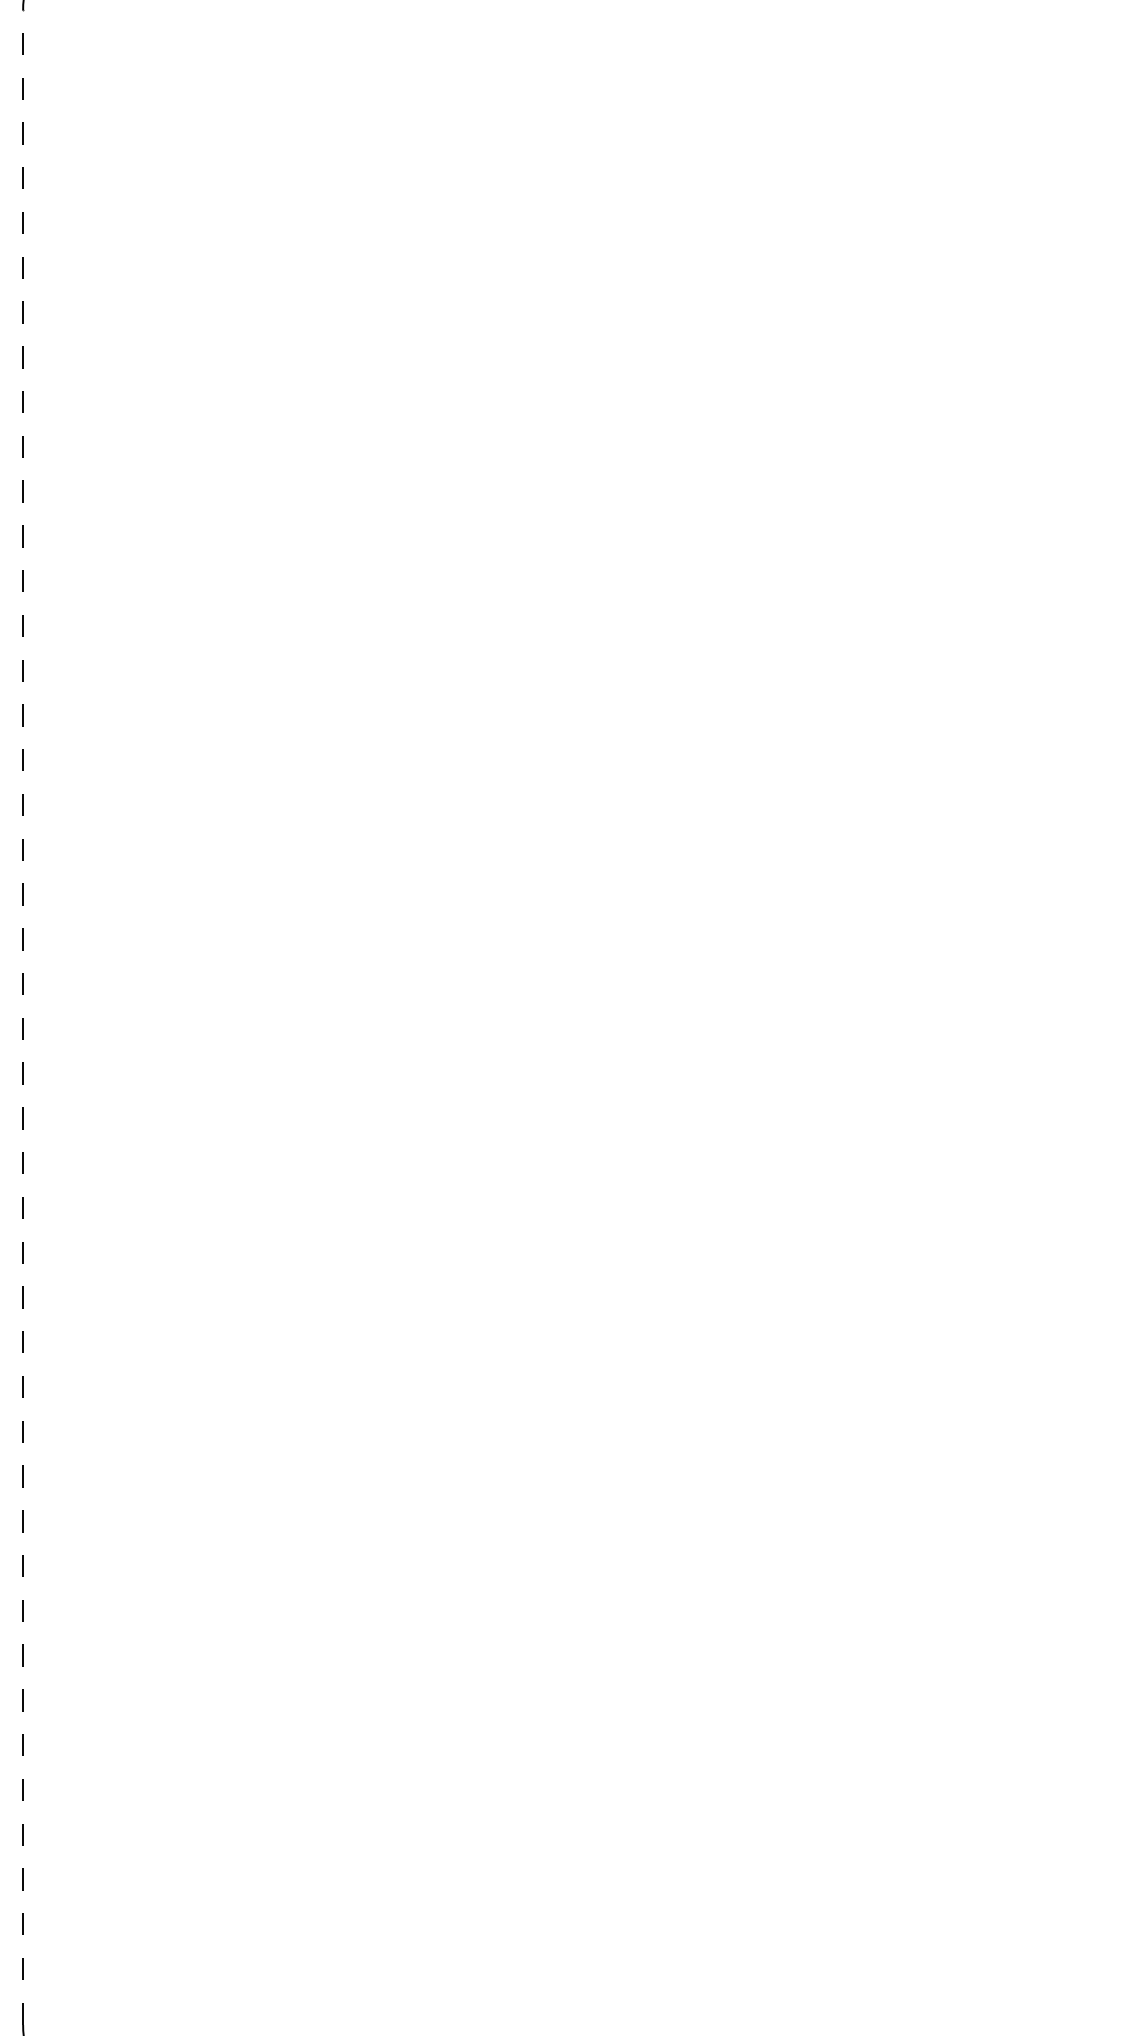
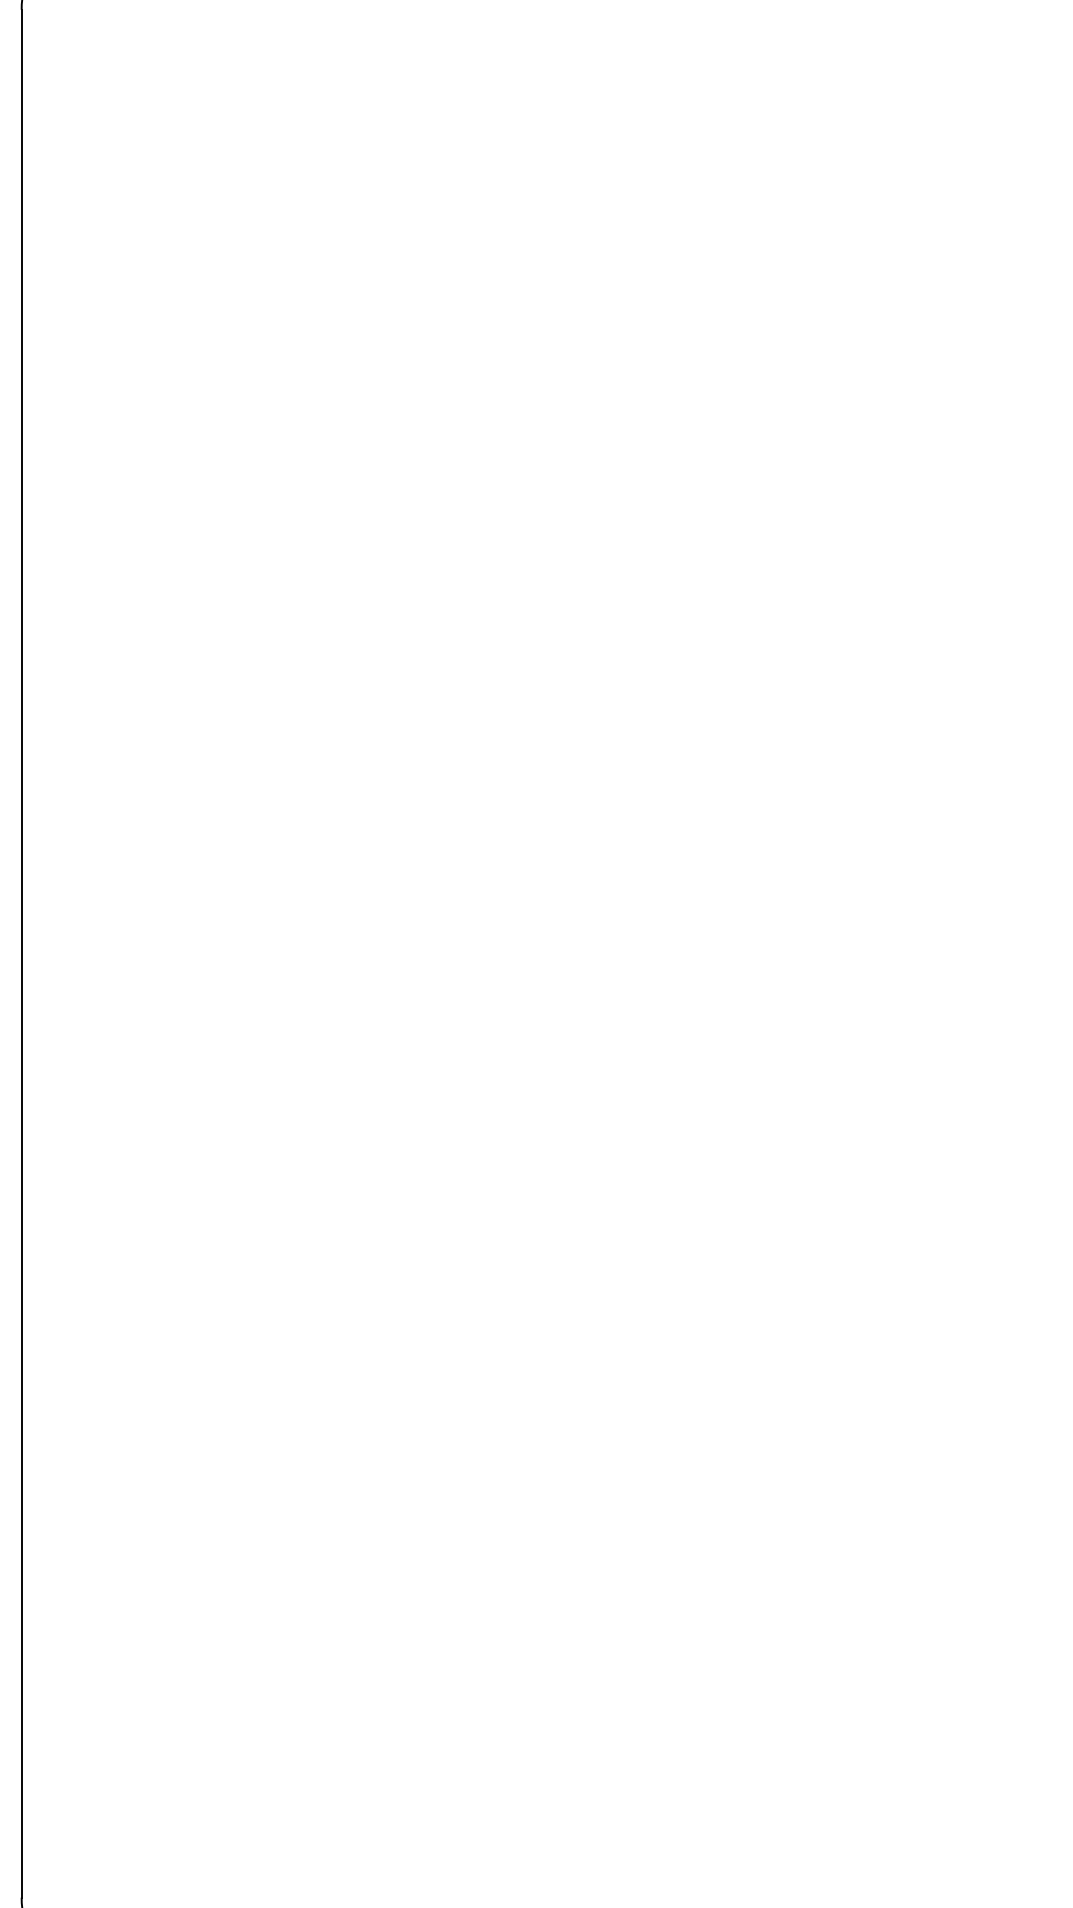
line: (22, 1017) -> (21, 953), dashed -> solid

